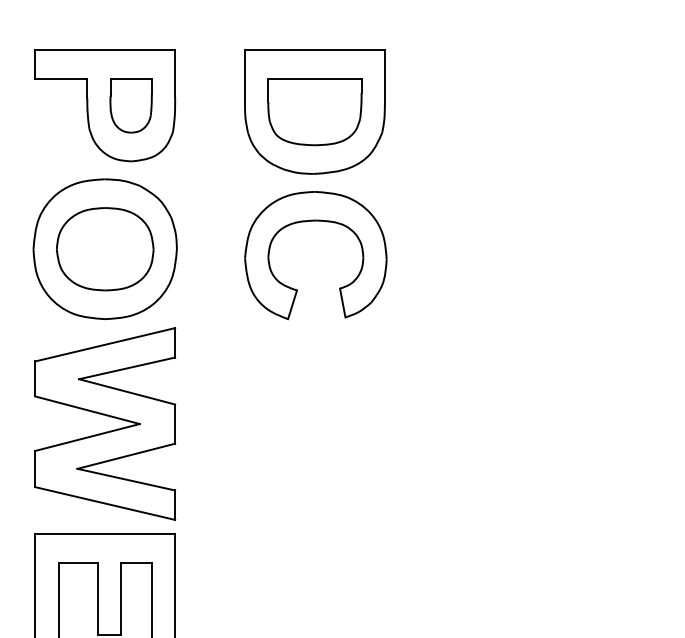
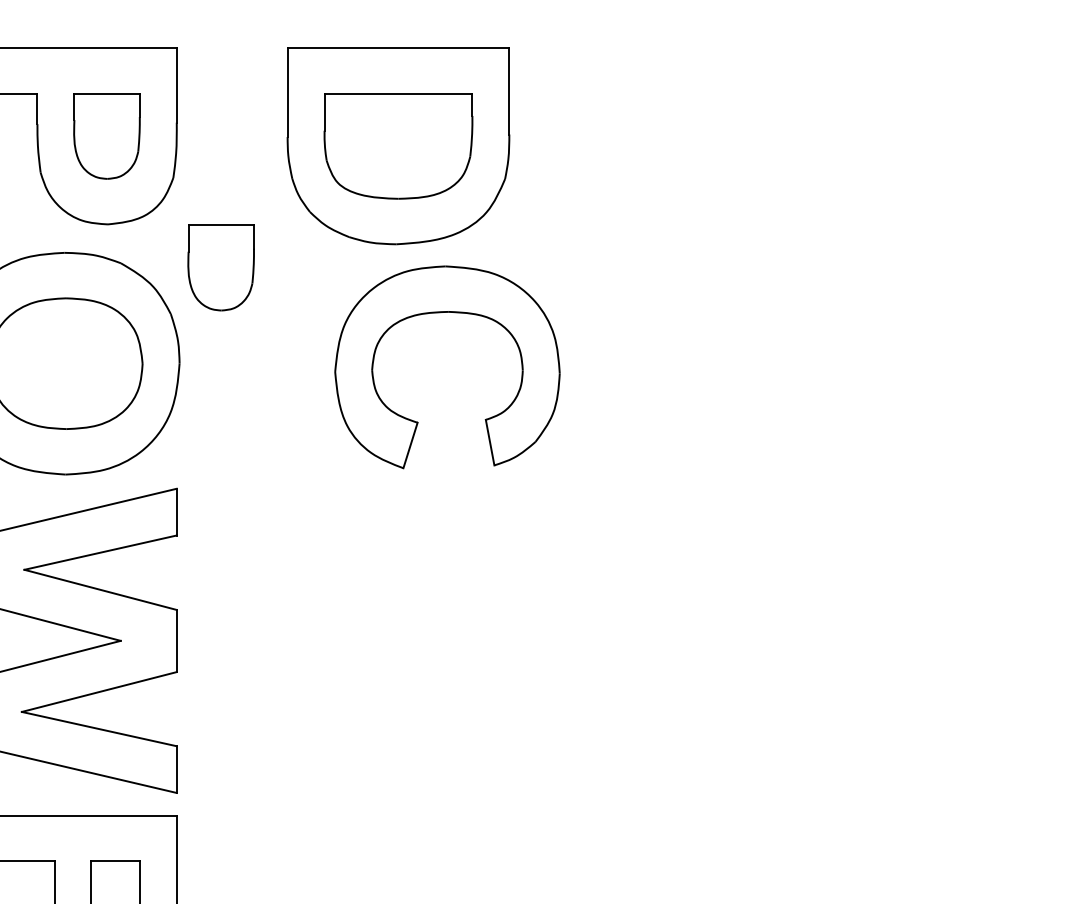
part: (202, 188) -> (220, 267), added
part: (315, 221) -> (446, 313), moved

